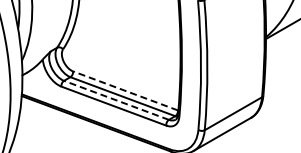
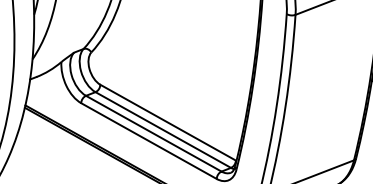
line: (125, 90) -> (168, 122), dashed -> solid
line: (116, 100) -> (153, 133), dashed -> solid

